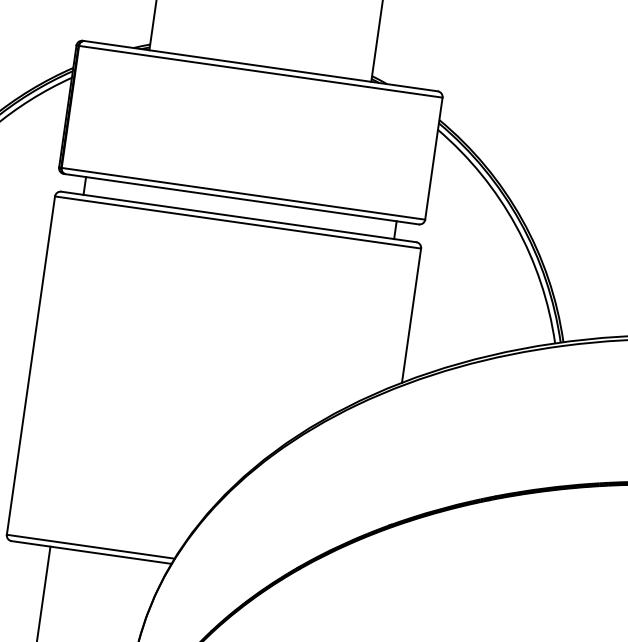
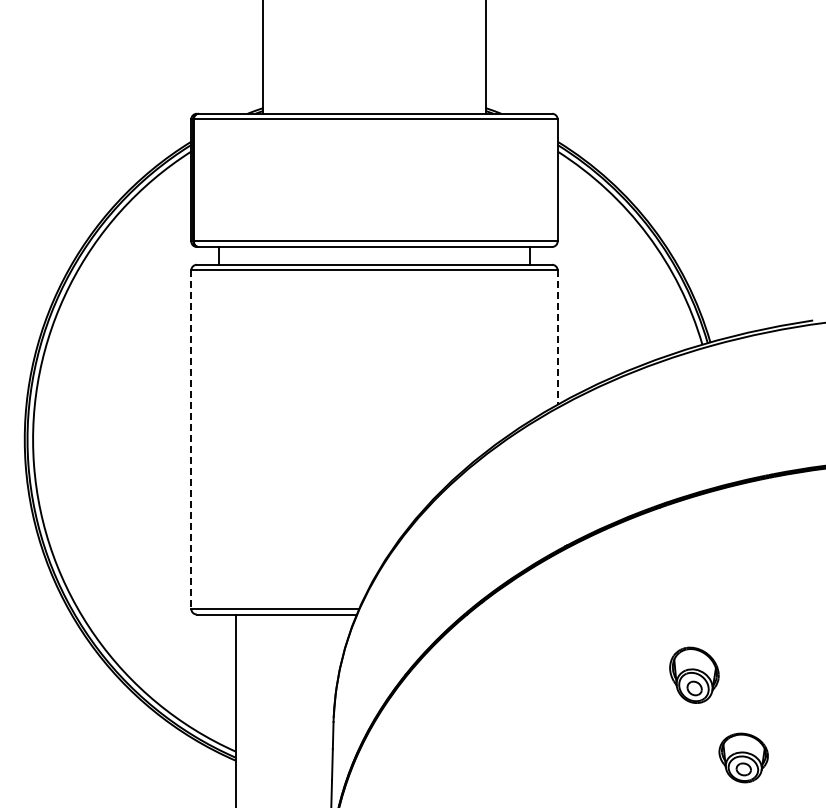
line: (411, 316) -> (557, 338), solid -> dashed
line: (31, 366) -> (191, 440), solid -> dashed

